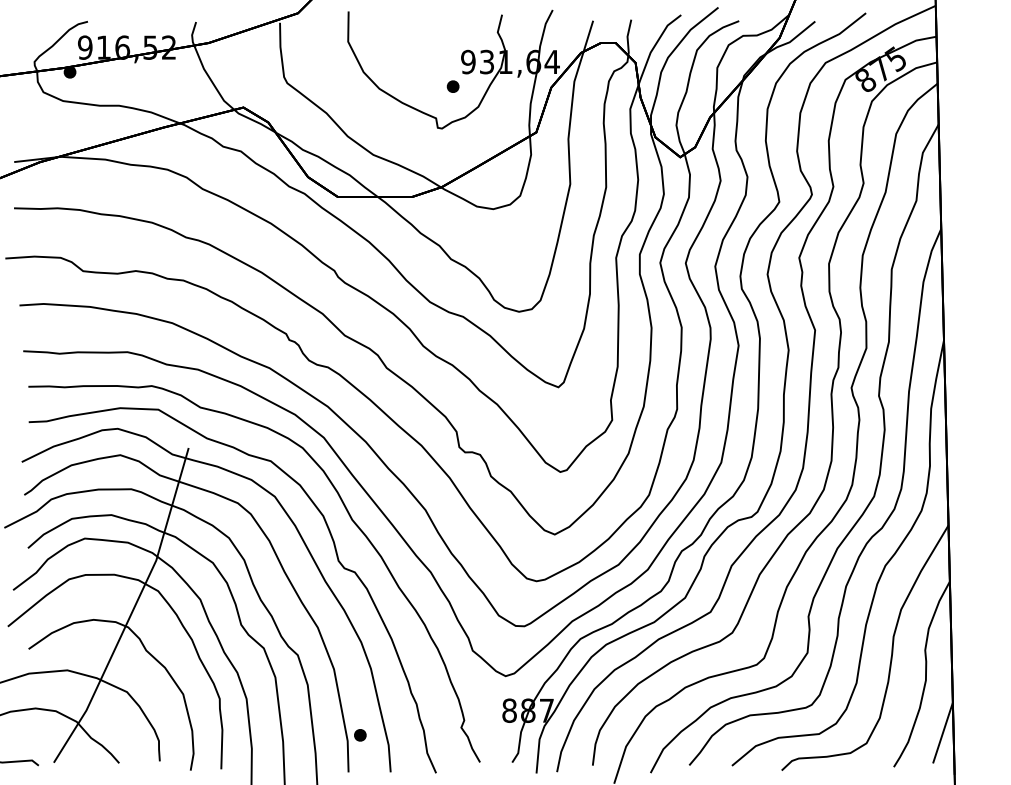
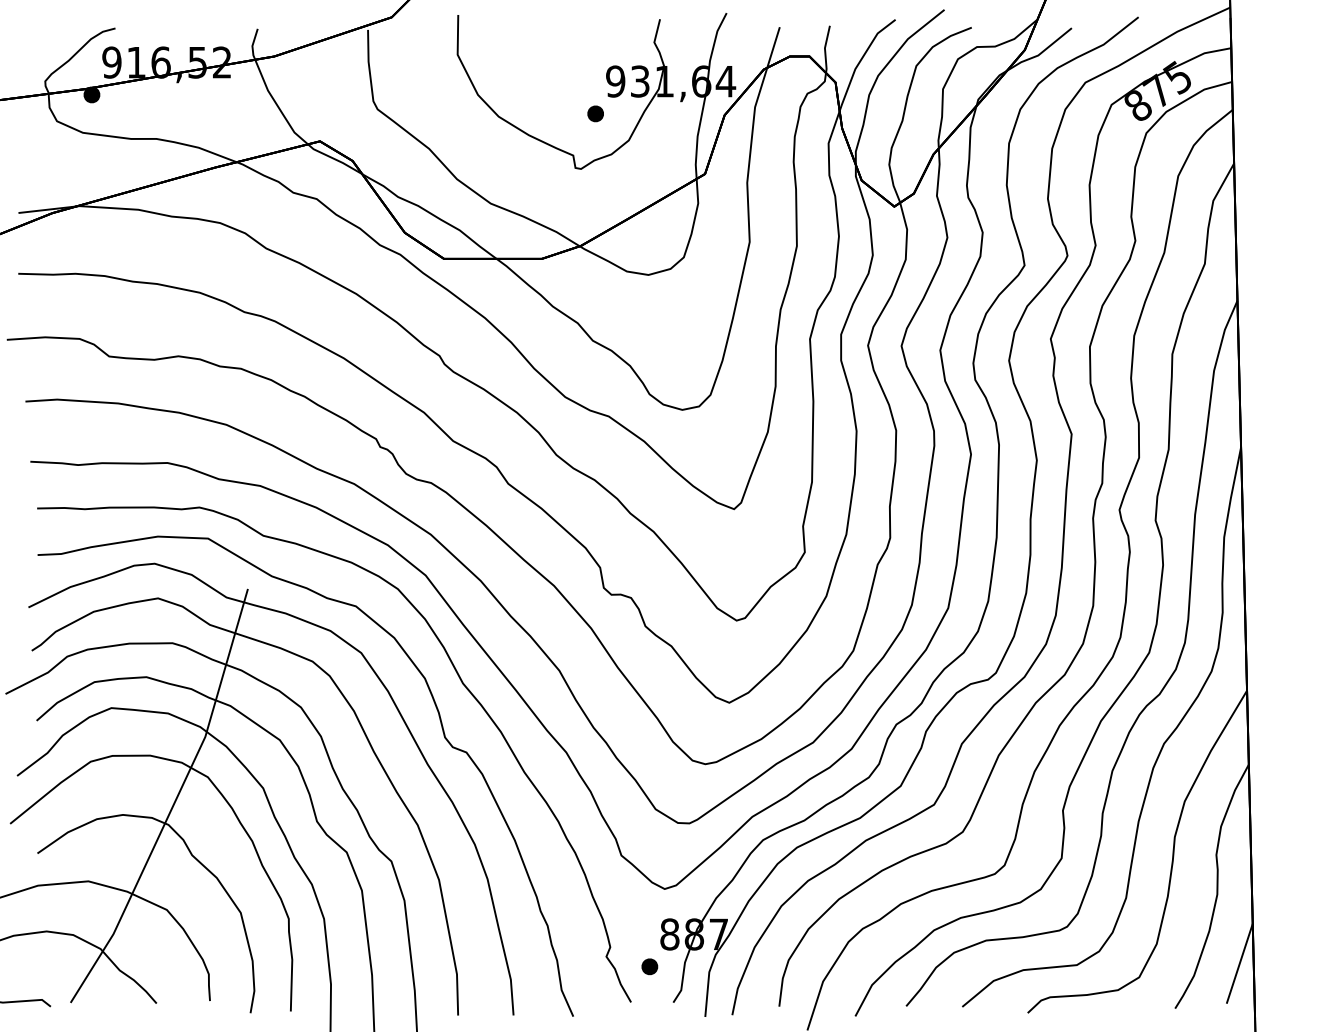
part: (360, 735) -> (650, 967), moved

